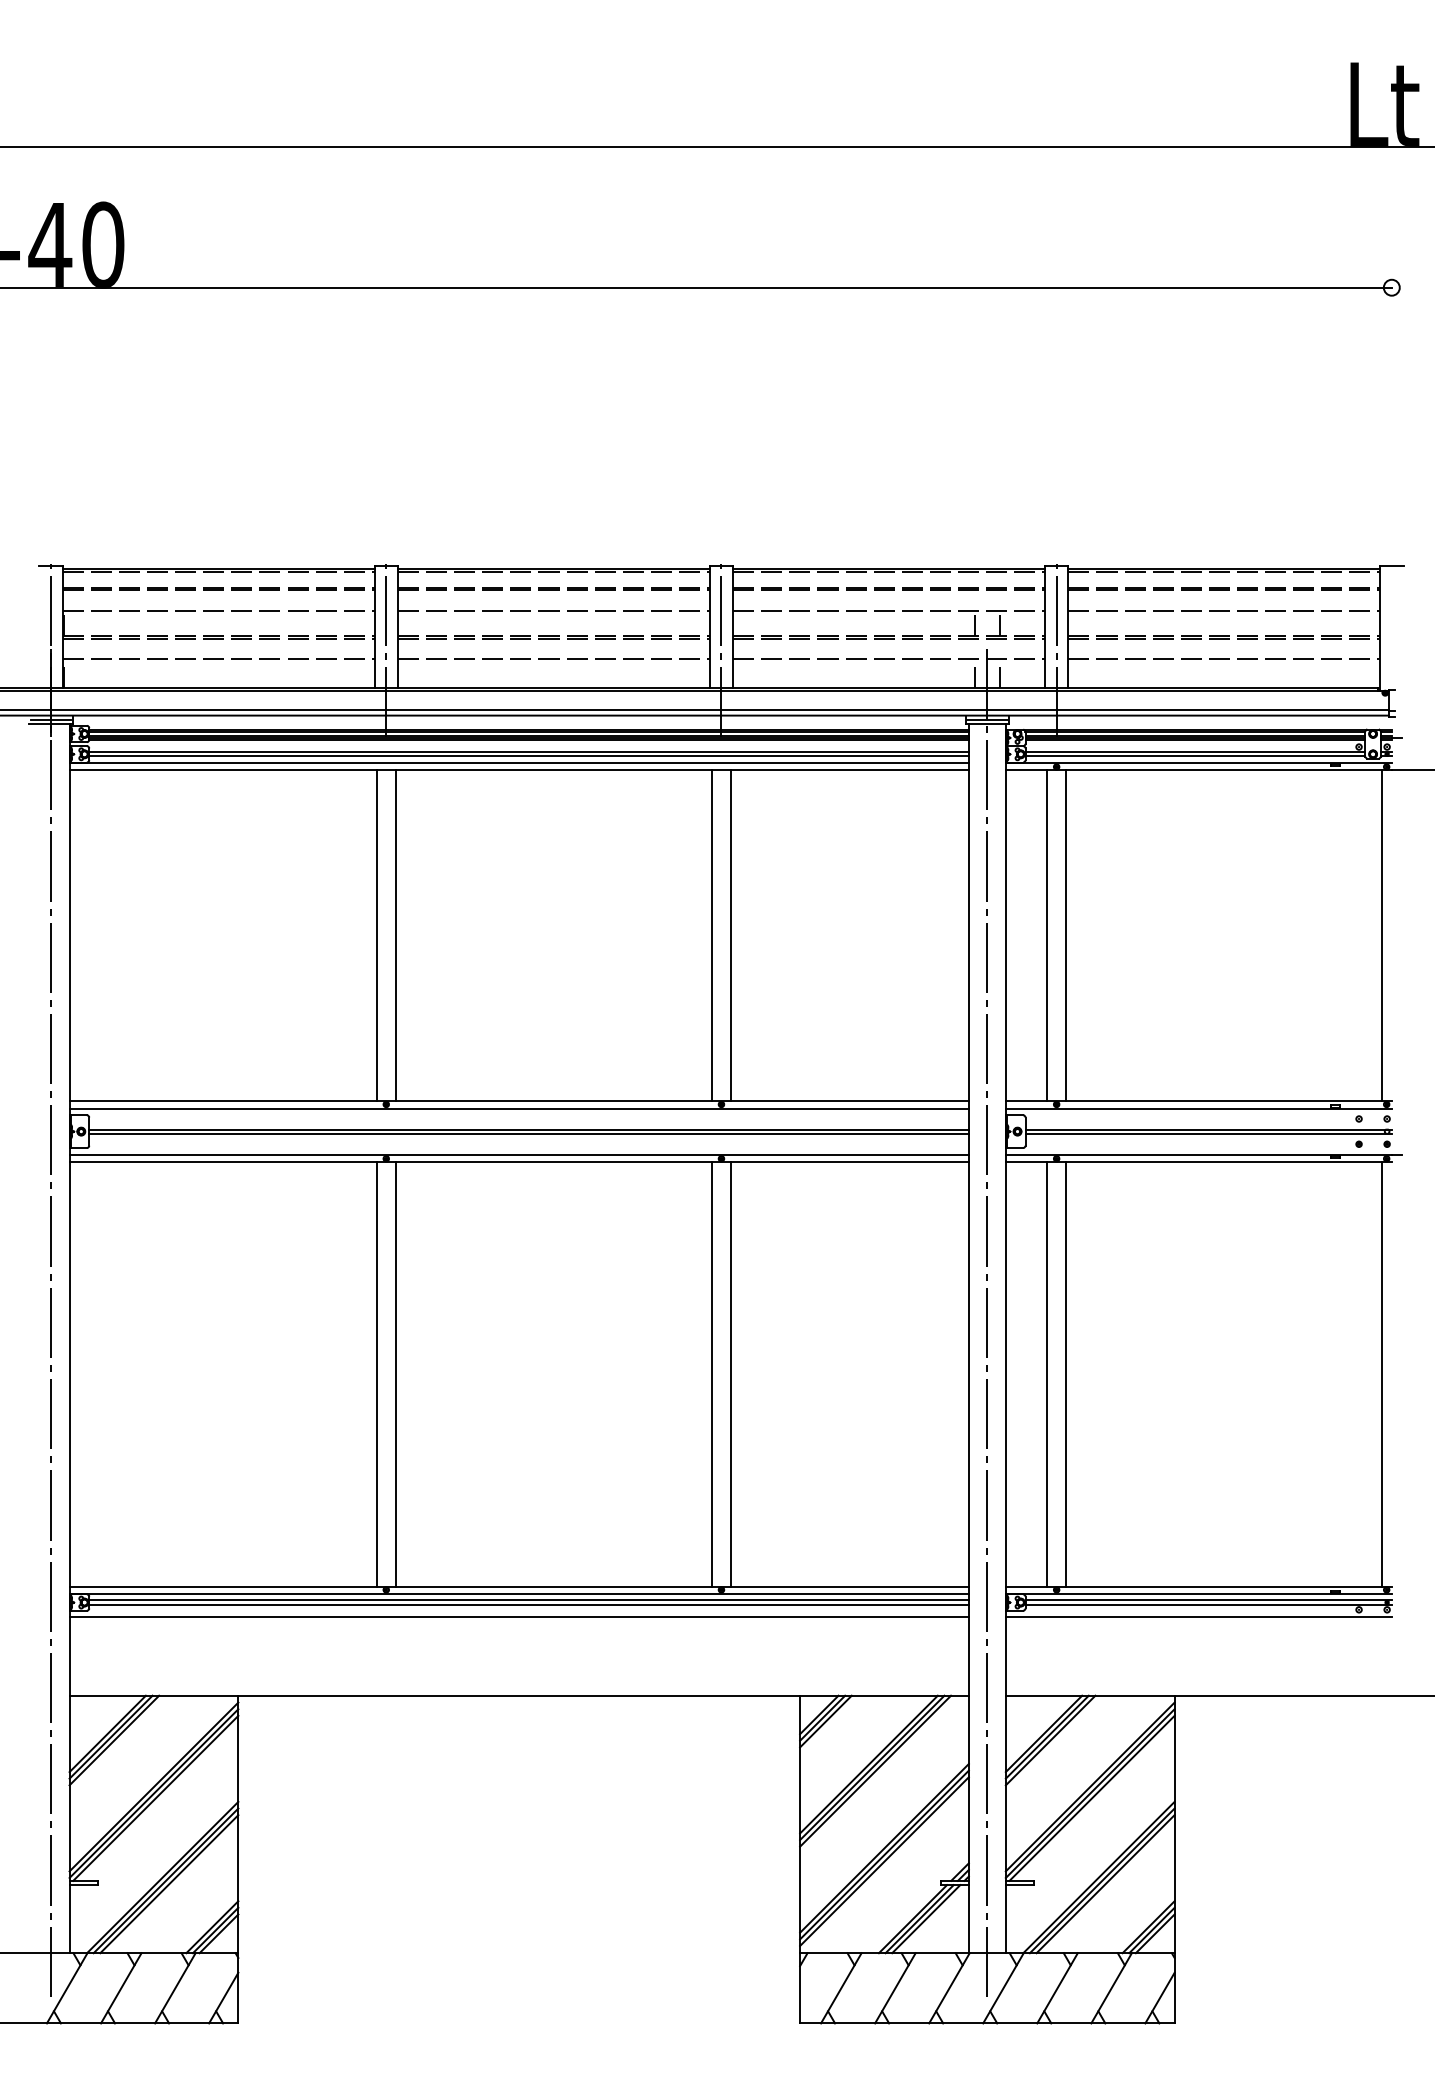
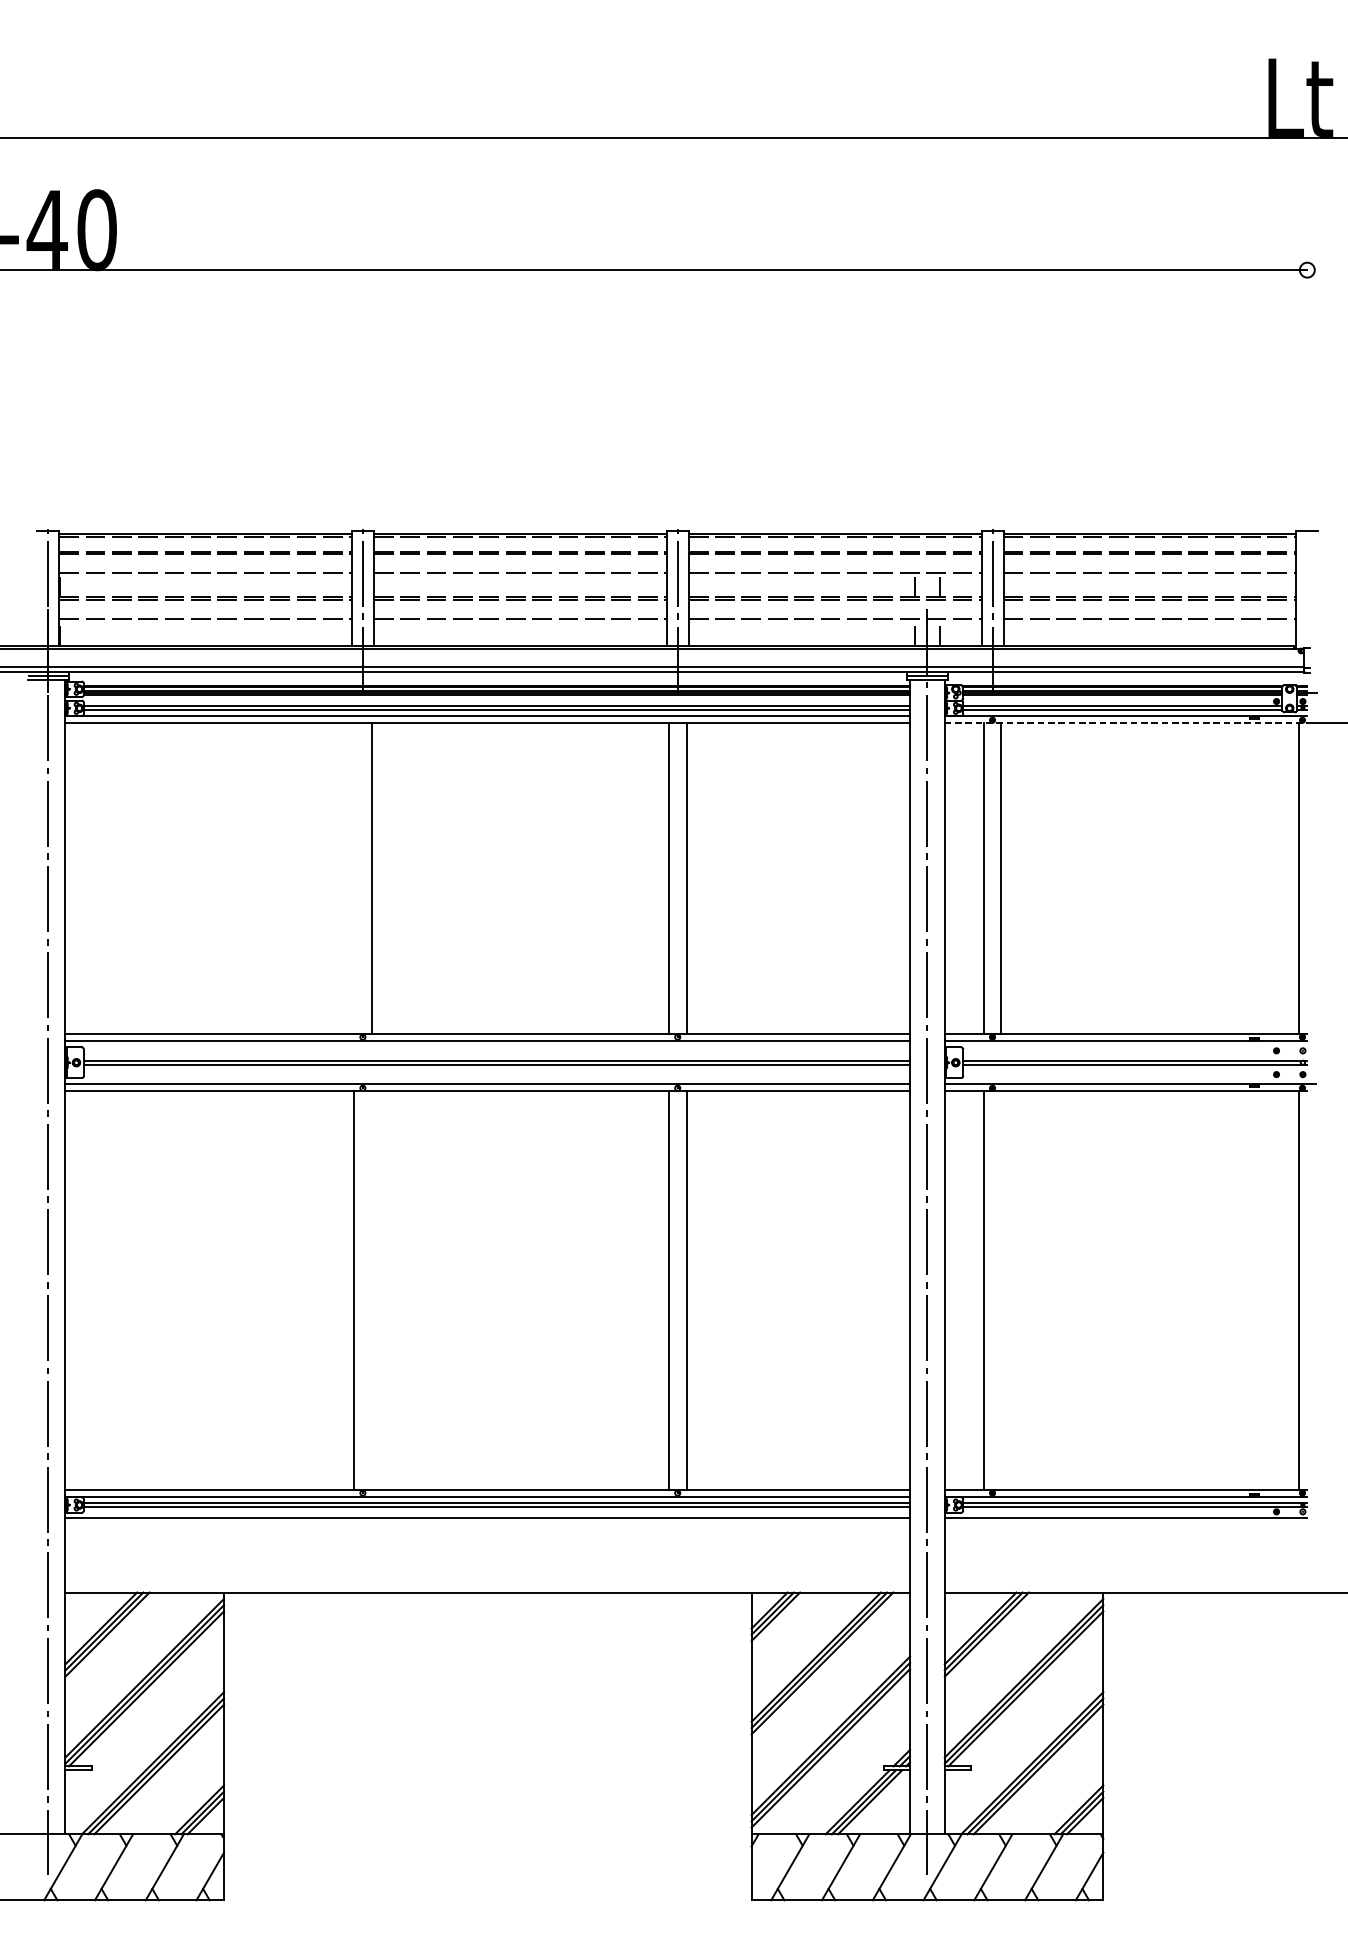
line: (1198, 770) -> (1125, 723), solid -> dashed
line: (376, 935) -> (353, 878), removed
line: (395, 1373) -> (371, 1289), removed
line: (1066, 1373) -> (1001, 1289), removed

